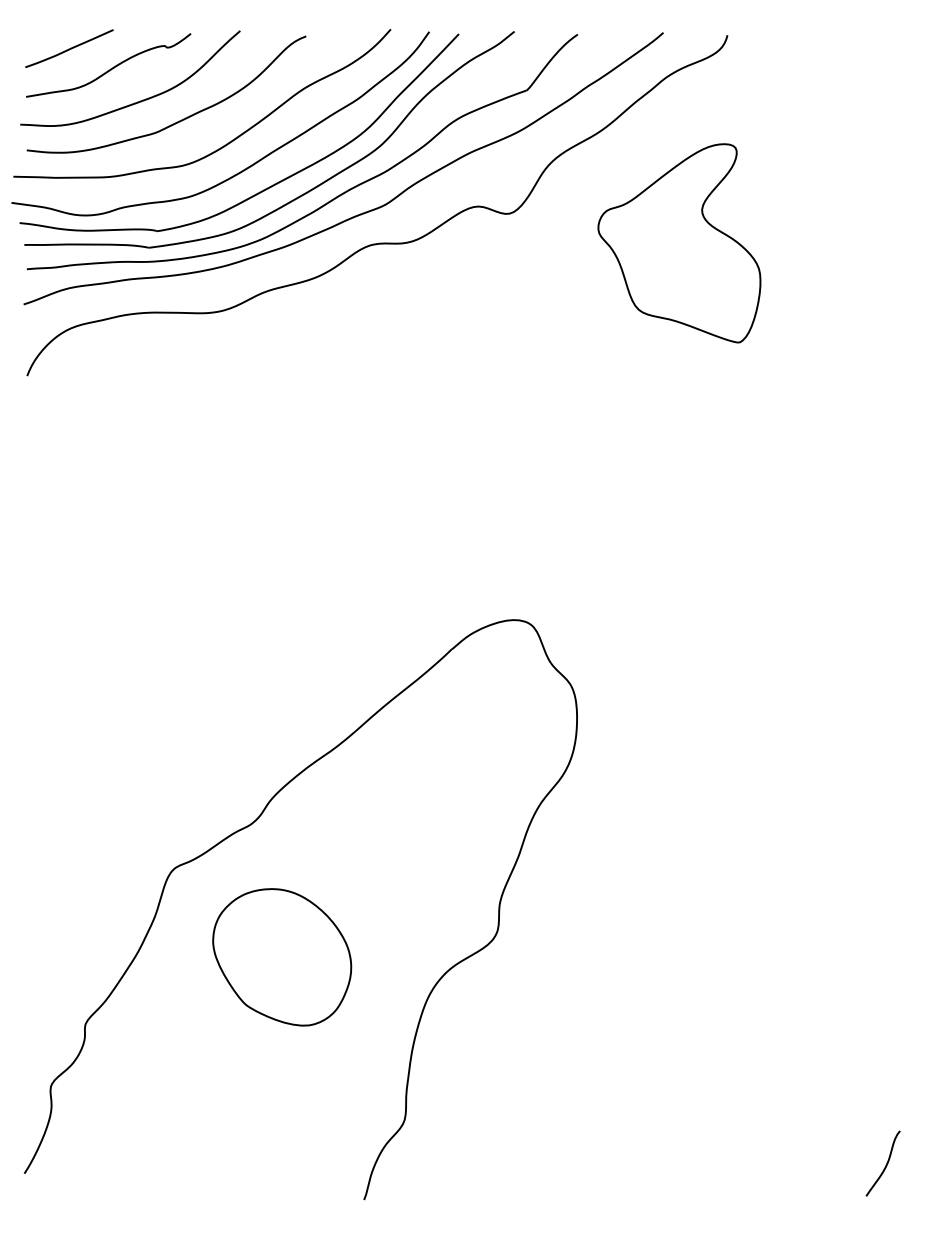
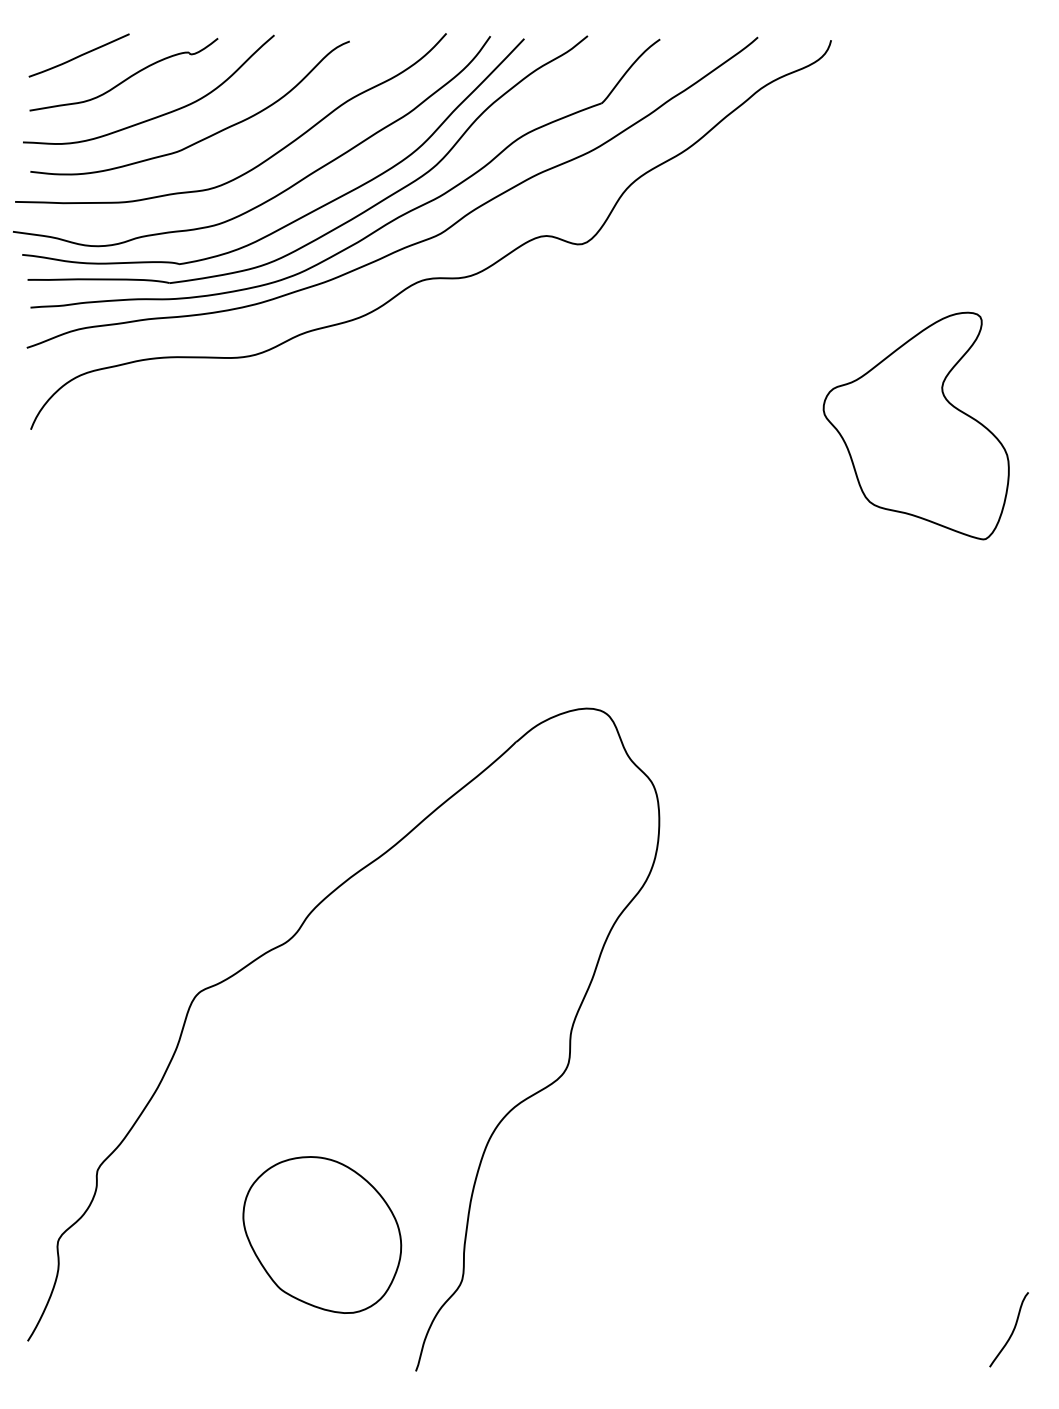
part: (678, 242) -> (915, 425), moved
part: (282, 956) -> (322, 1234), moved

